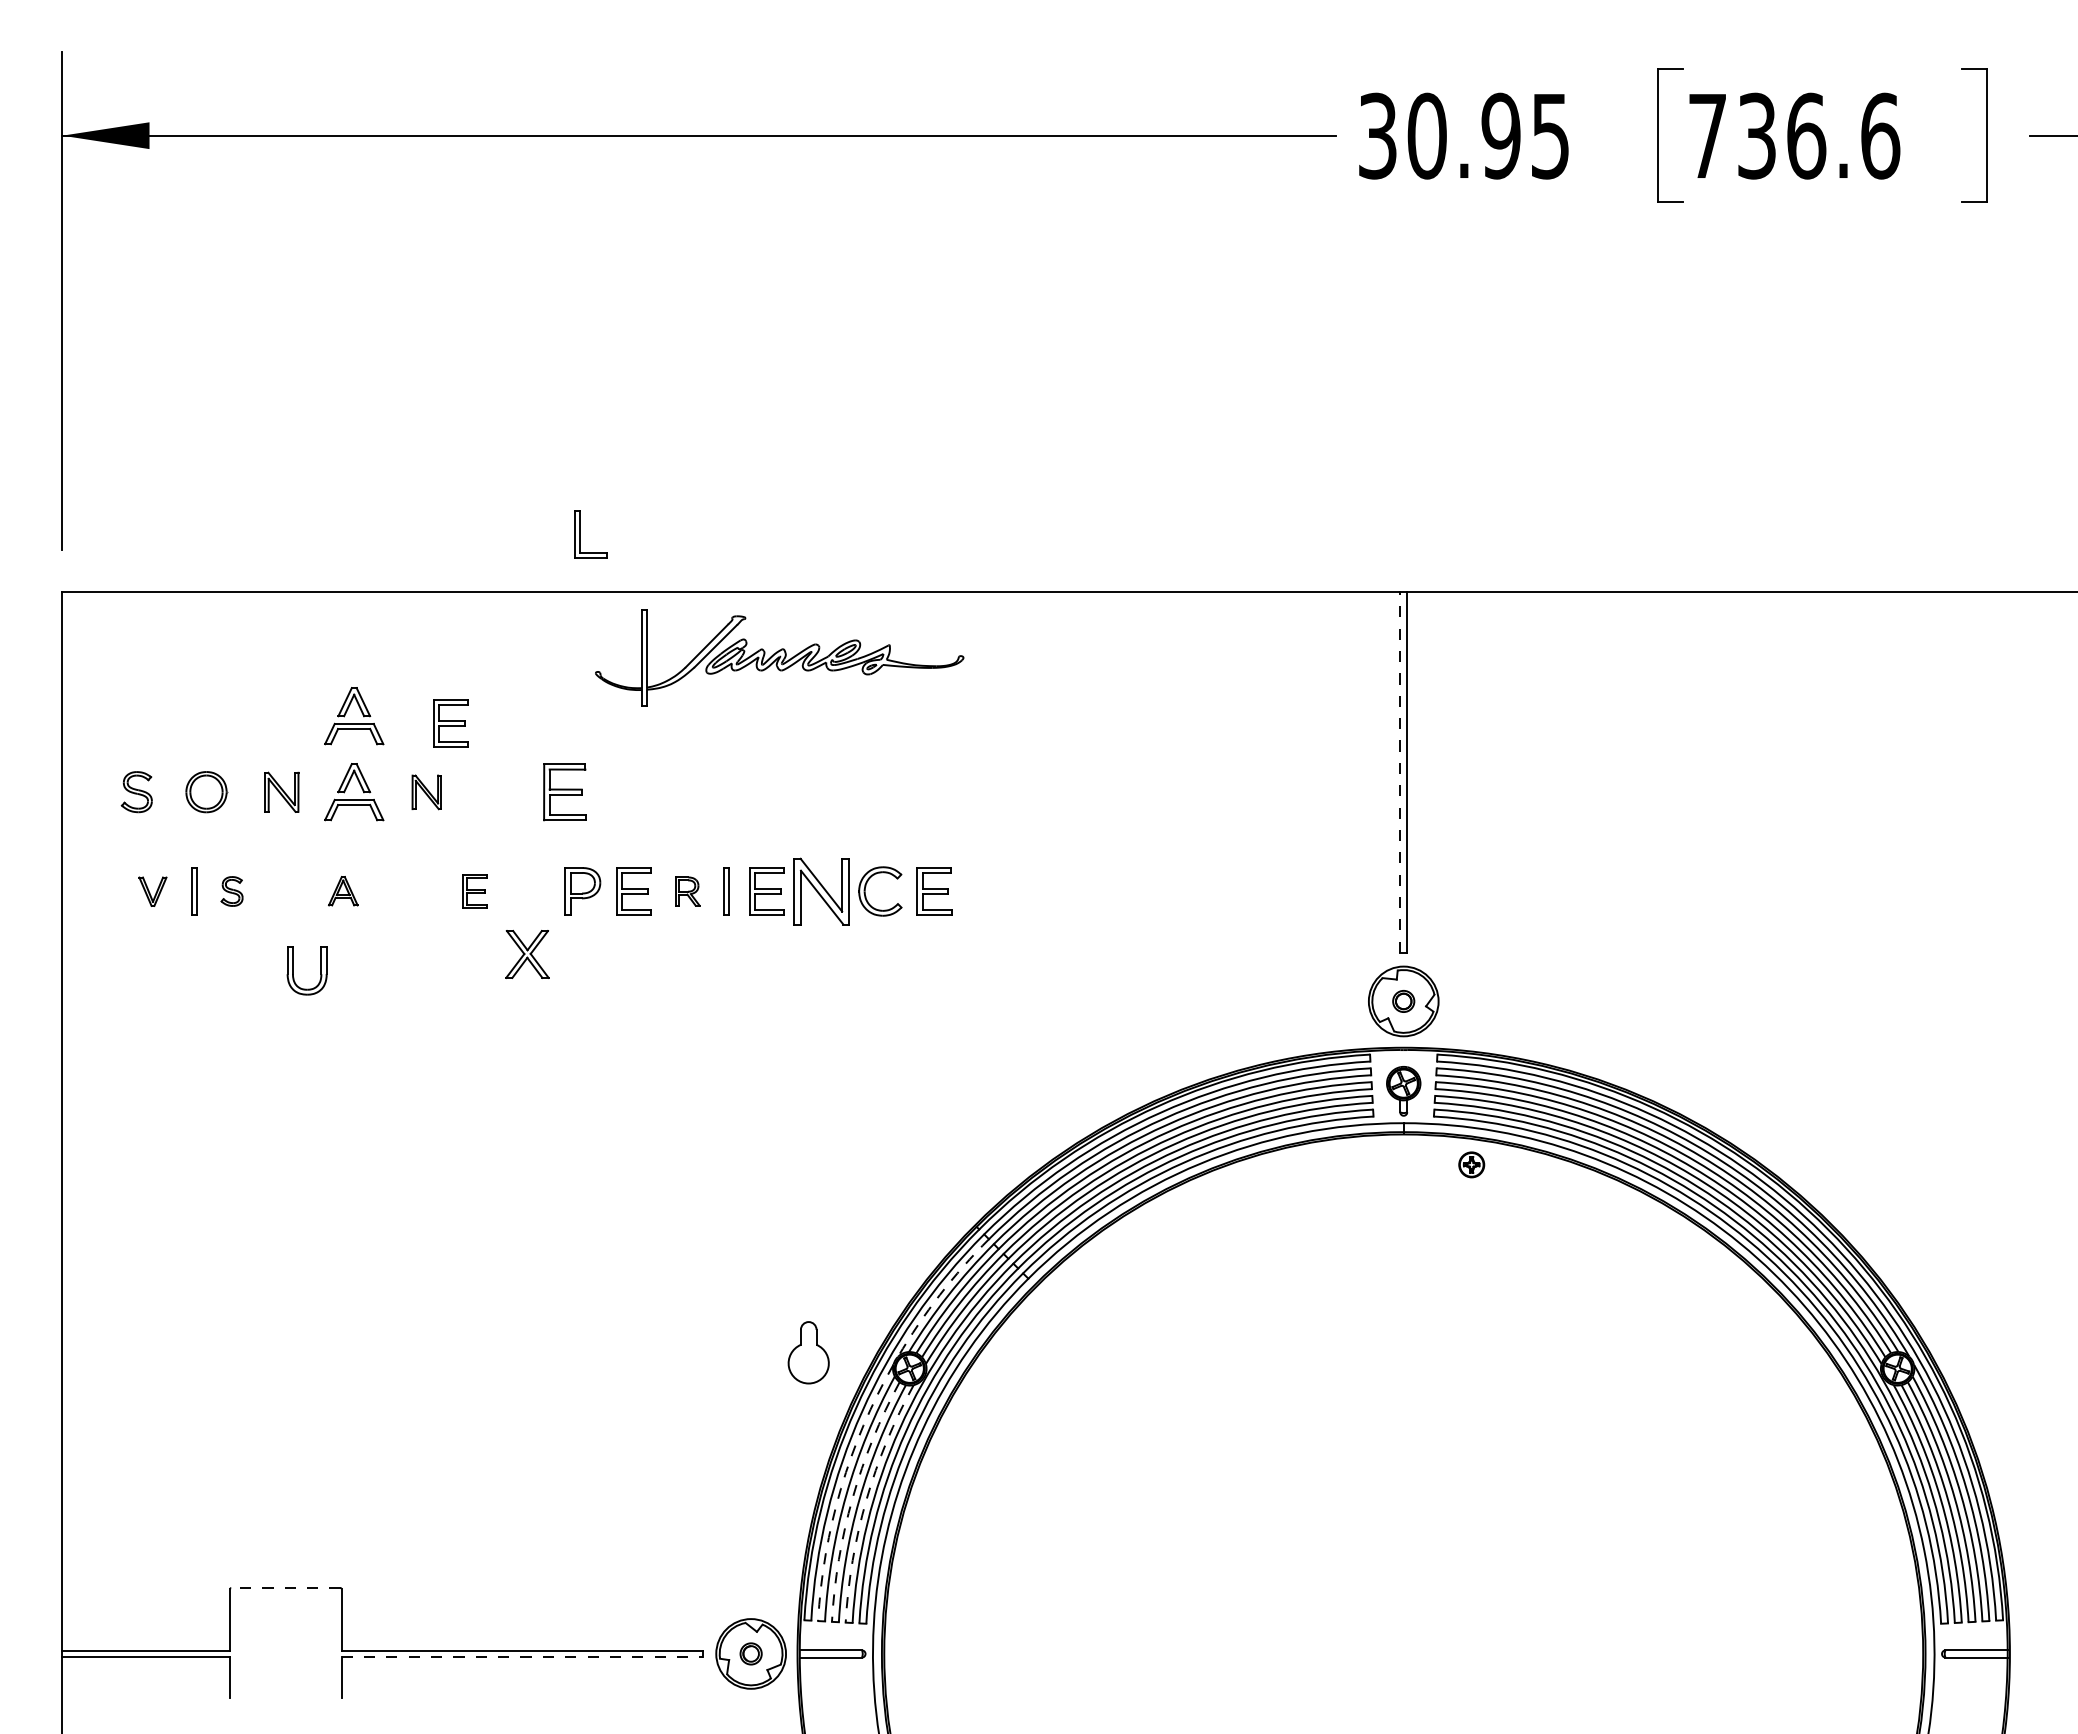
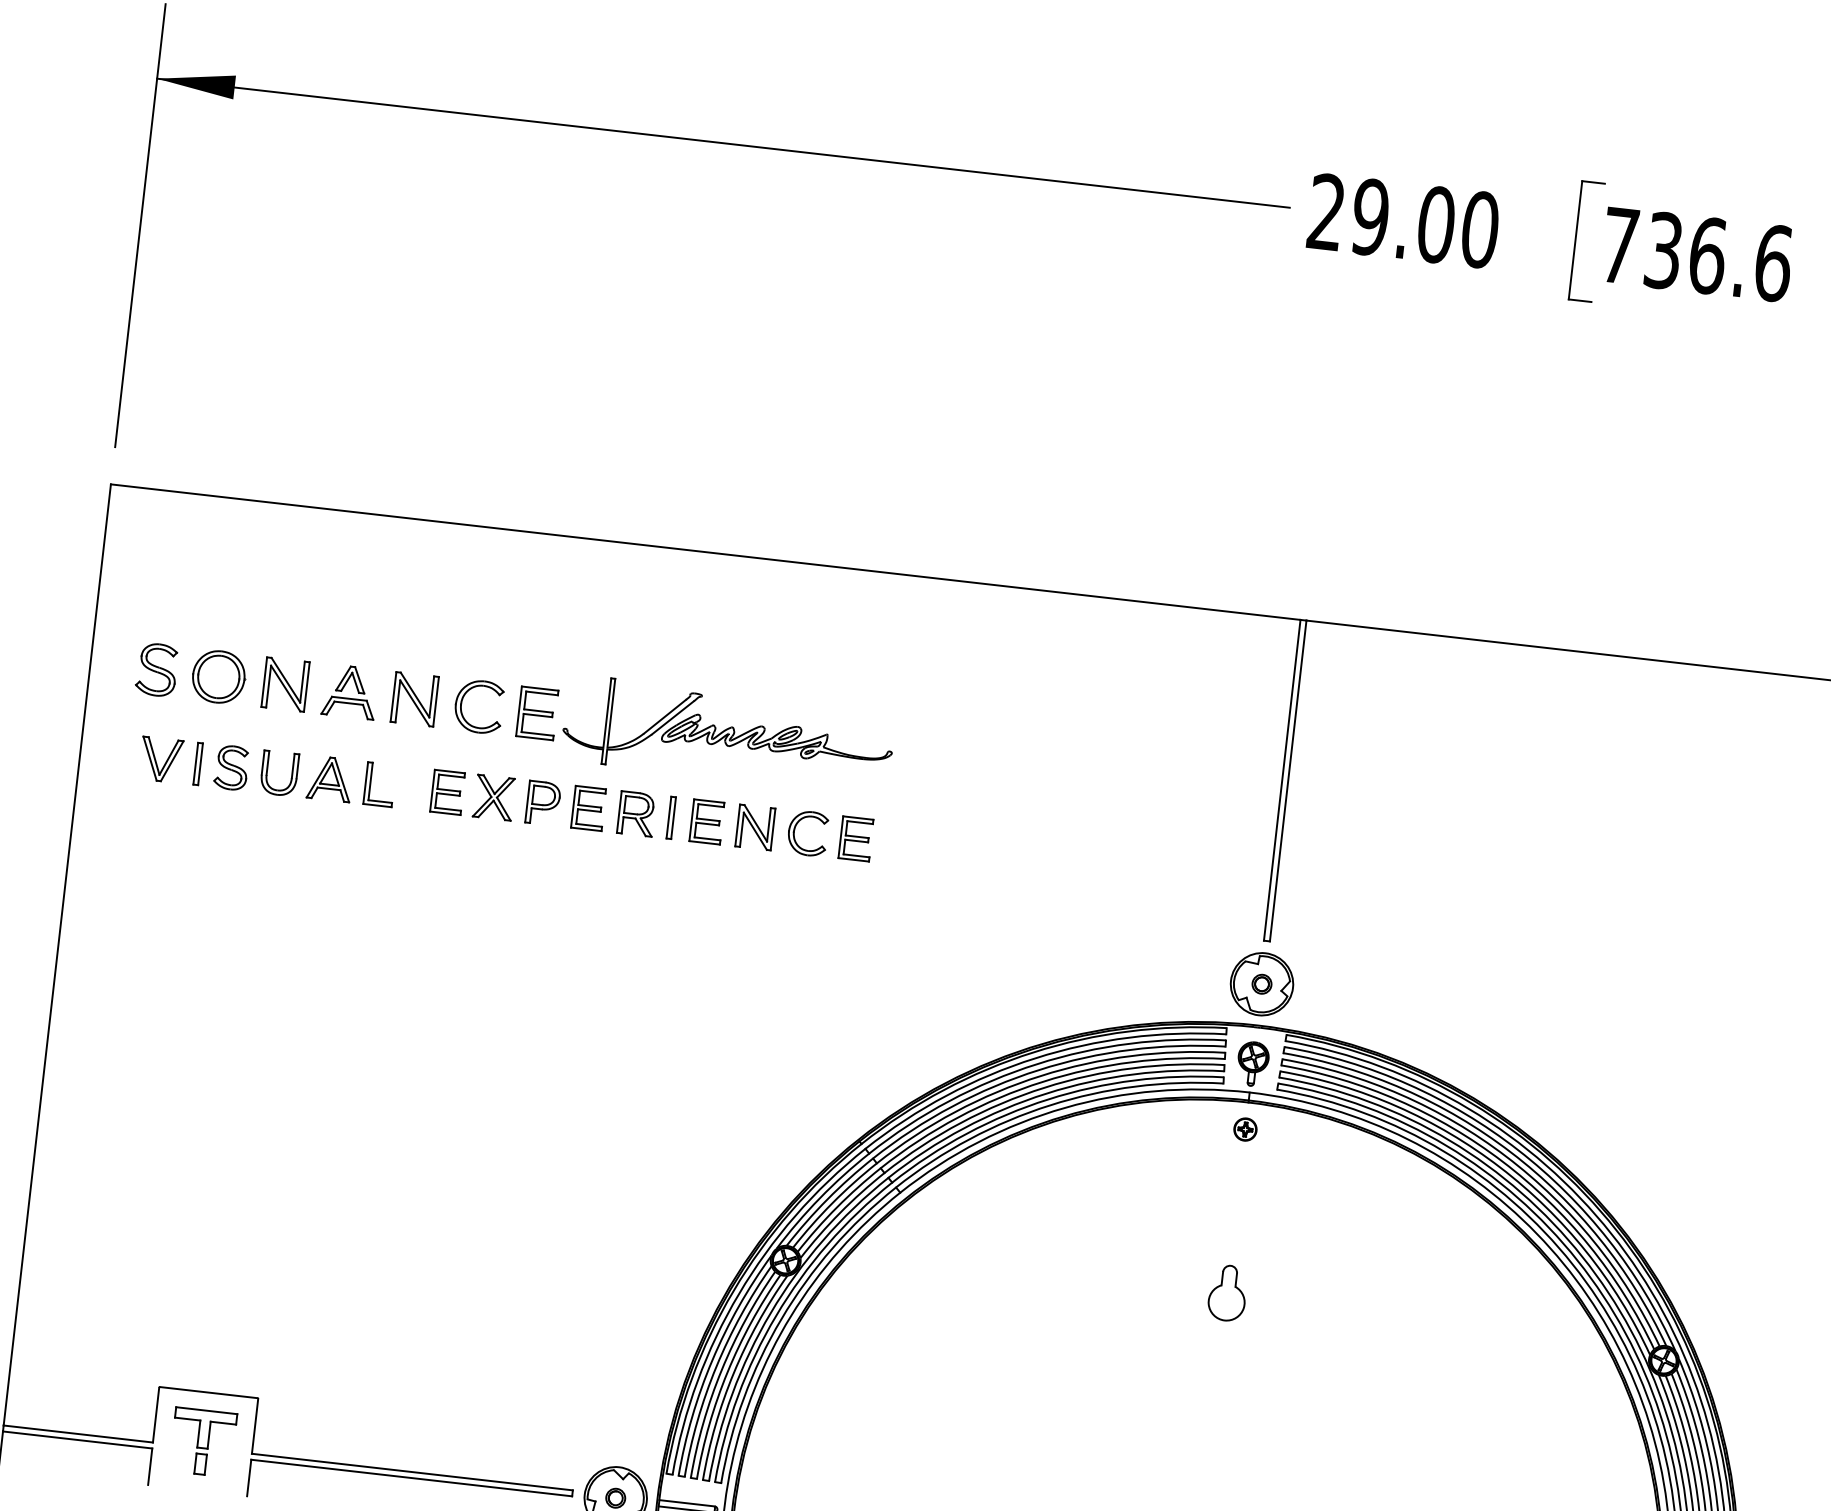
text: (1464, 135) -> (1403, 220), 30.95 -> 29.00
part: (580, 534) -> (370, 783), moved
part: (779, 657) -> (728, 734), moved
part: (354, 723) -> (357, 630), removed
part: (450, 723) -> (442, 640), removed
line: (1400, 771) -> (1282, 779), dashed -> solid
part: (480, 788) -> (462, 701), added
part: (136, 791) -> (156, 669), size x1.43
part: (206, 791) -> (218, 676), size x1.43
part: (281, 792) -> (285, 684), size x1.43
part: (426, 792) -> (414, 699), size x1.67
part: (343, 890) -> (330, 778), size x1.67
part: (820, 890) -> (754, 826), size x0.71
part: (152, 891) -> (160, 759), size x1.67
part: (231, 891) -> (230, 767), size x1.67
part: (474, 891) -> (447, 792), size x1.43
part: (687, 891) -> (636, 813), size x1.67
part: (527, 953) -> (494, 796), moved
part: (293, 970) -> (267, 771), moved
part: (1471, 1164) -> (1245, 1129), moved
arc: (939, 1295) -> (819, 1198), dashed -> solid
part: (808, 1352) -> (1227, 1292), moved
arc: (841, 1488) -> (712, 1360), dashed -> solid
arc: (852, 1498) -> (721, 1370), dashed -> solid
arc: (866, 1500) -> (733, 1373), dashed -> solid
line: (285, 1588) -> (208, 1392), dashed -> solid
part: (285, 1643) -> (202, 1441), added
line: (522, 1657) -> (412, 1478), dashed -> solid

